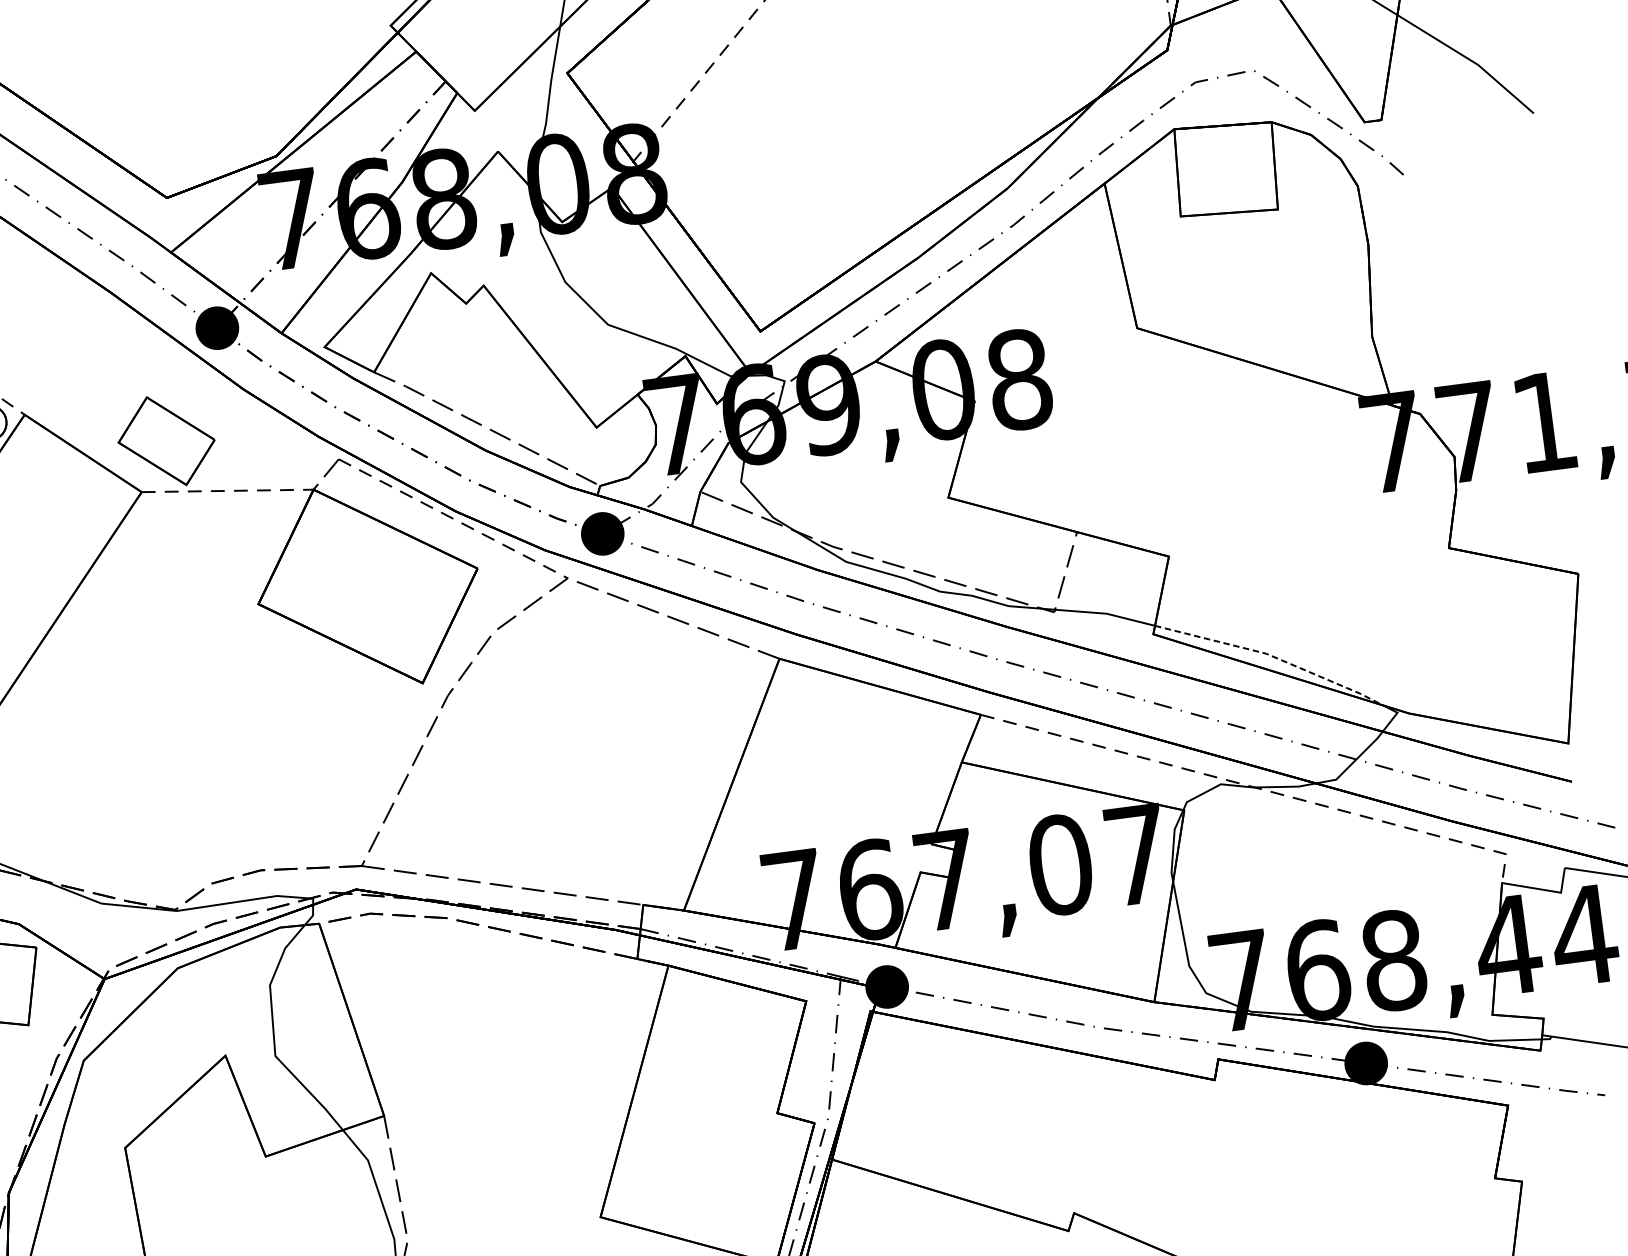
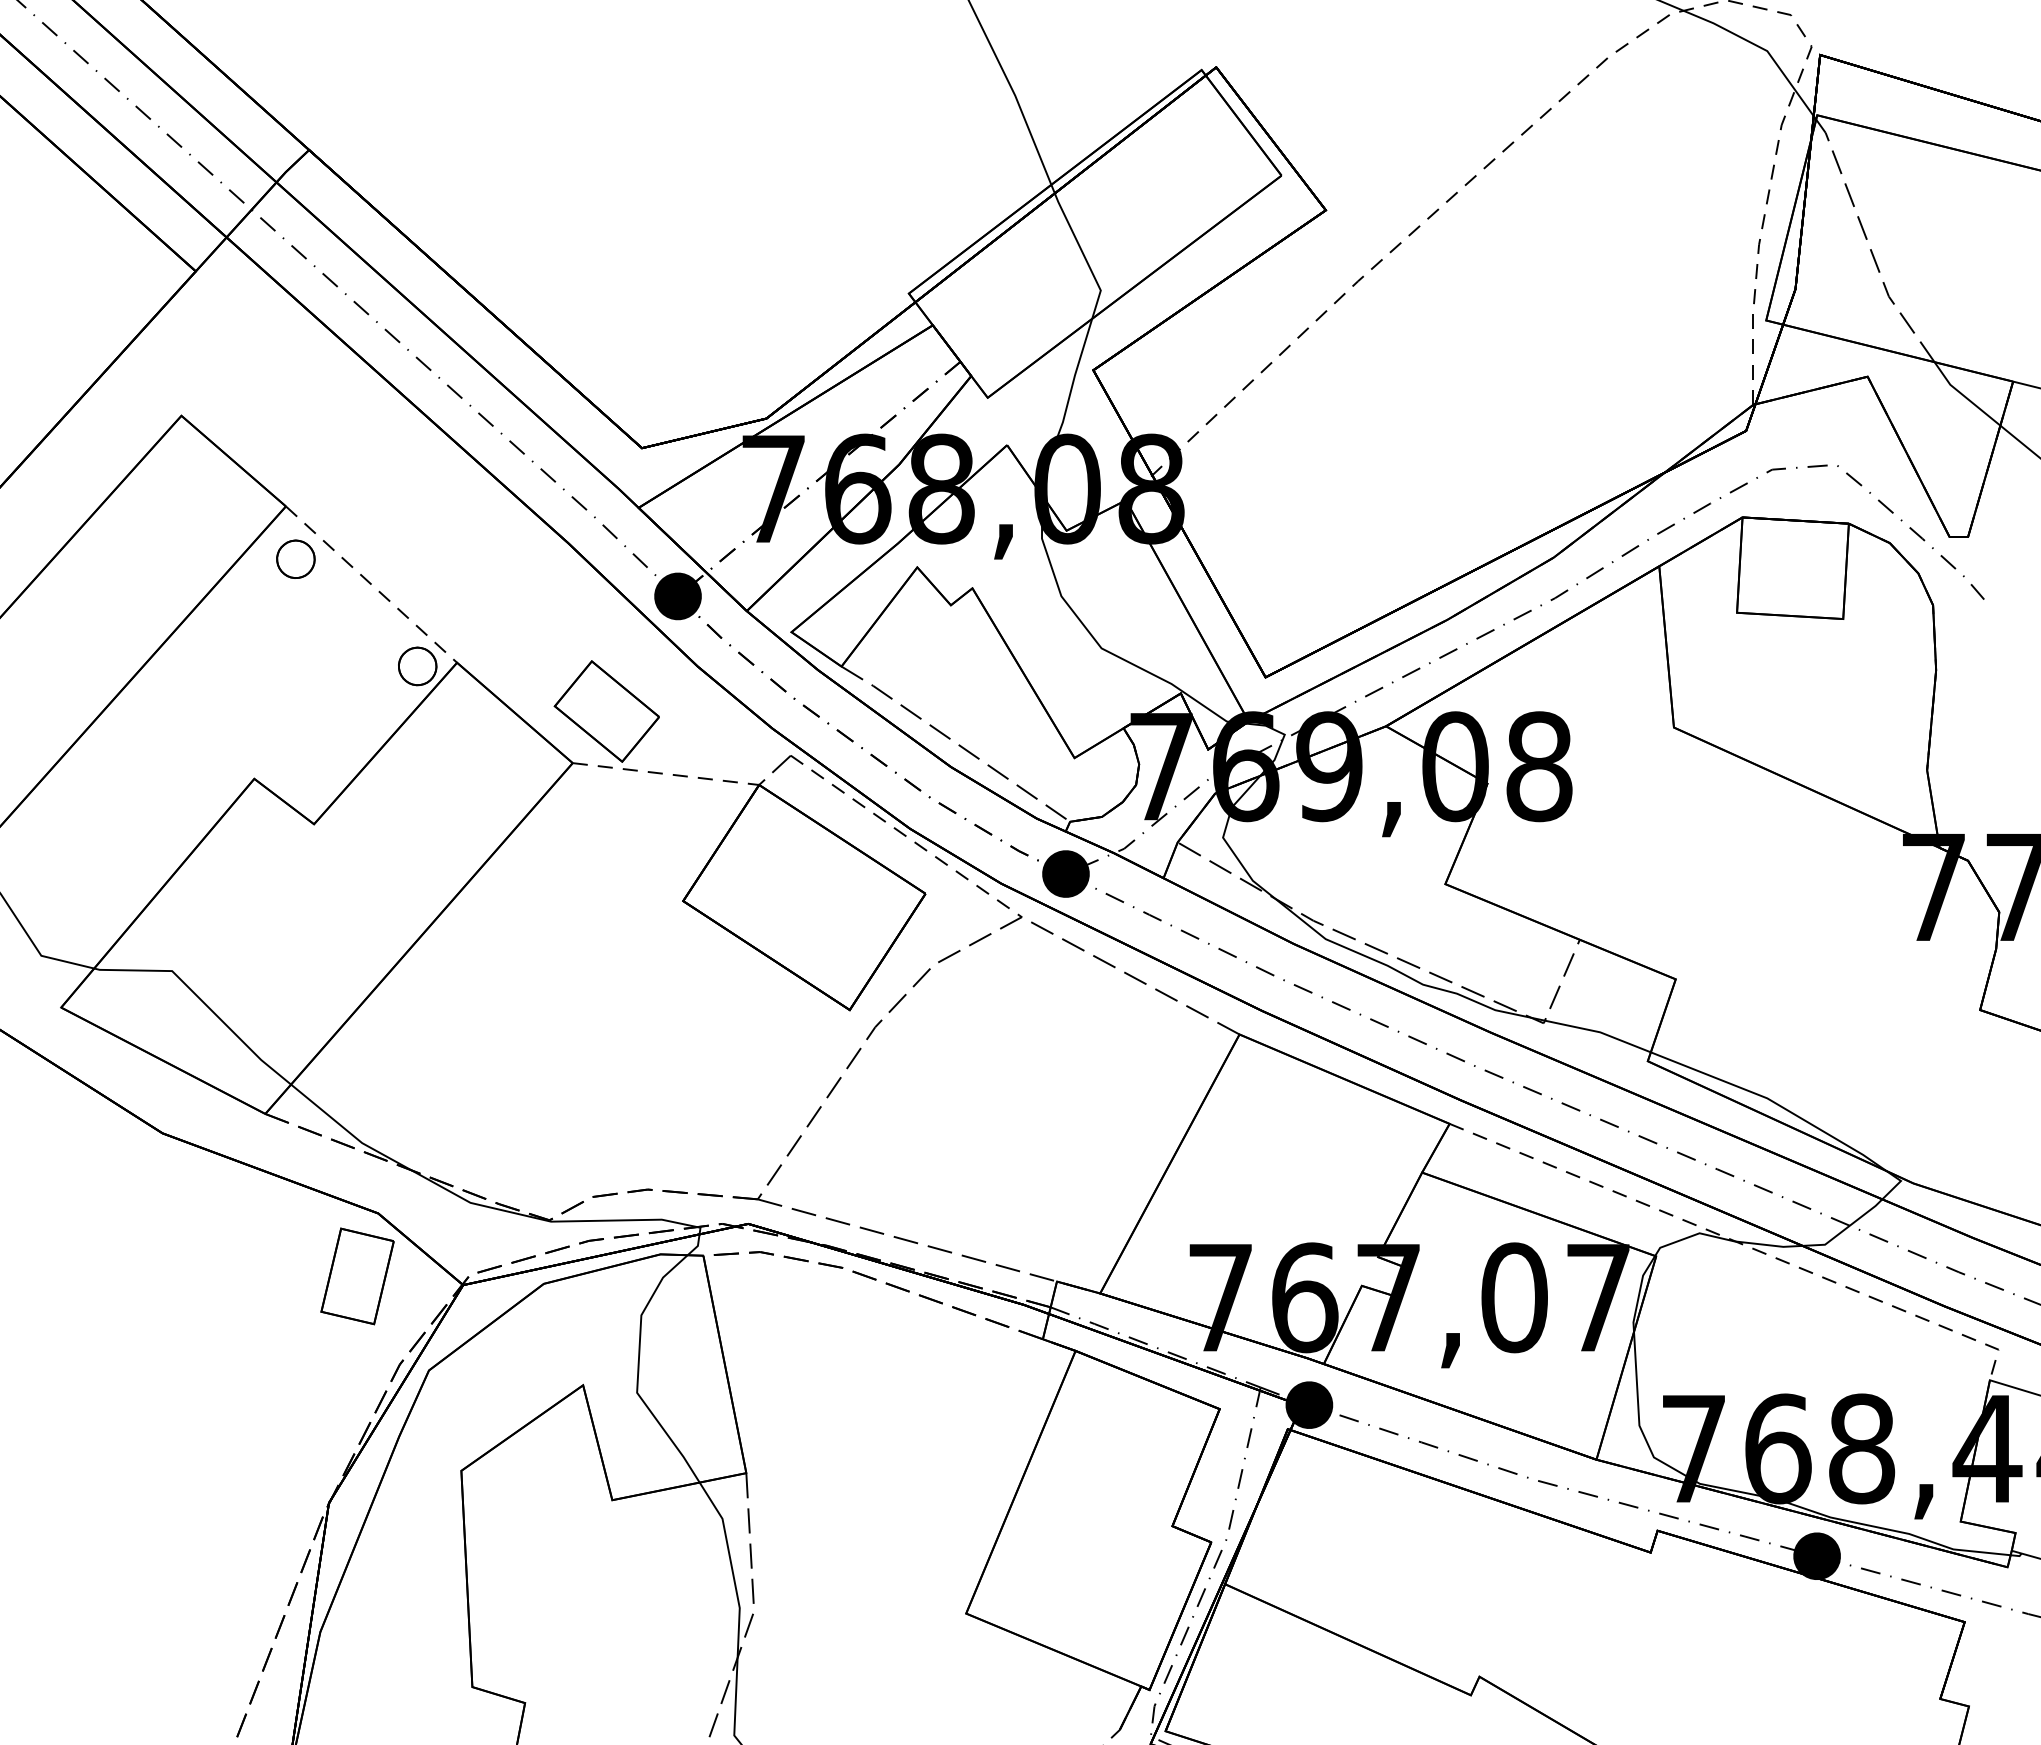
line: (1273, 656) -> (1774, 1102), dashed -> solid

